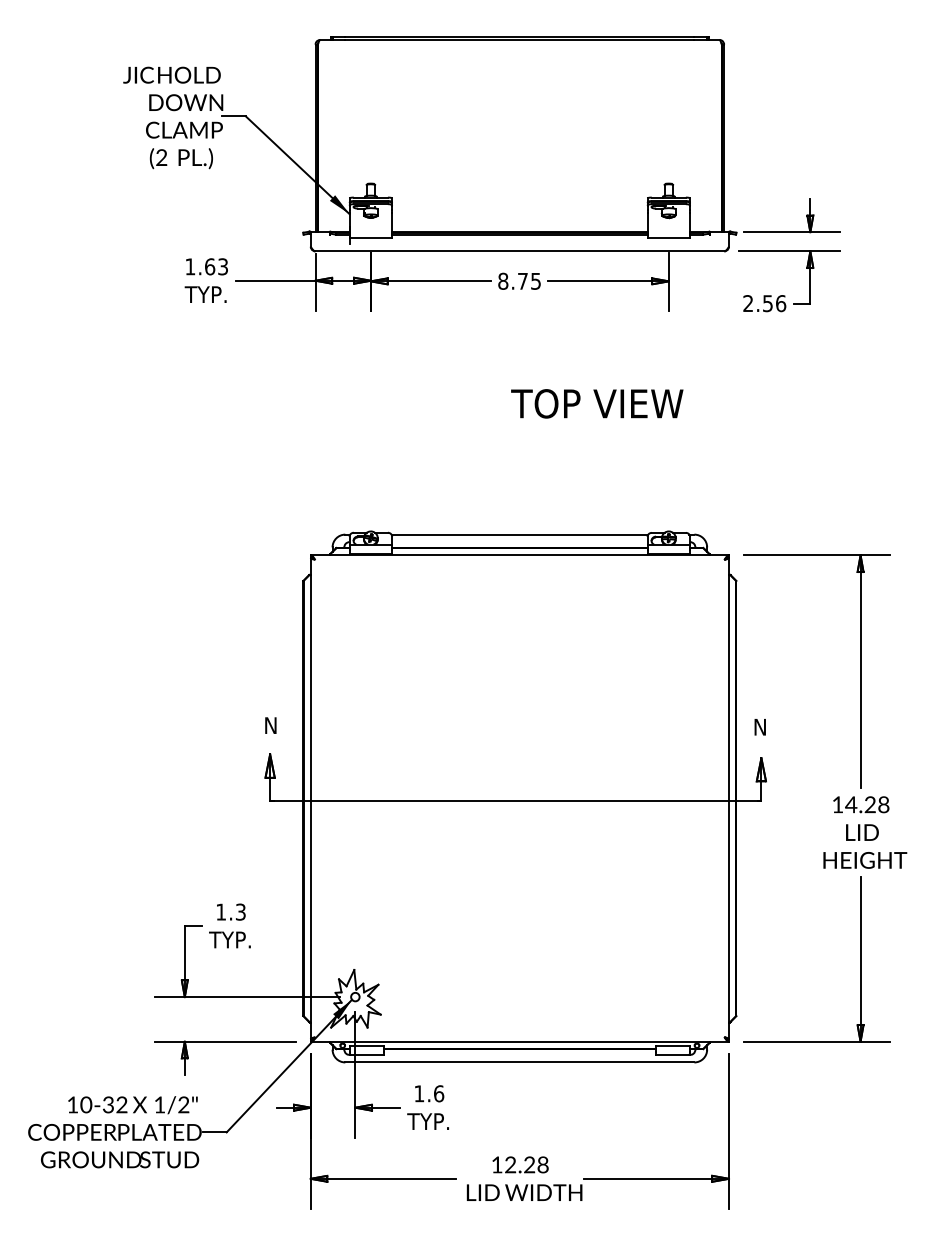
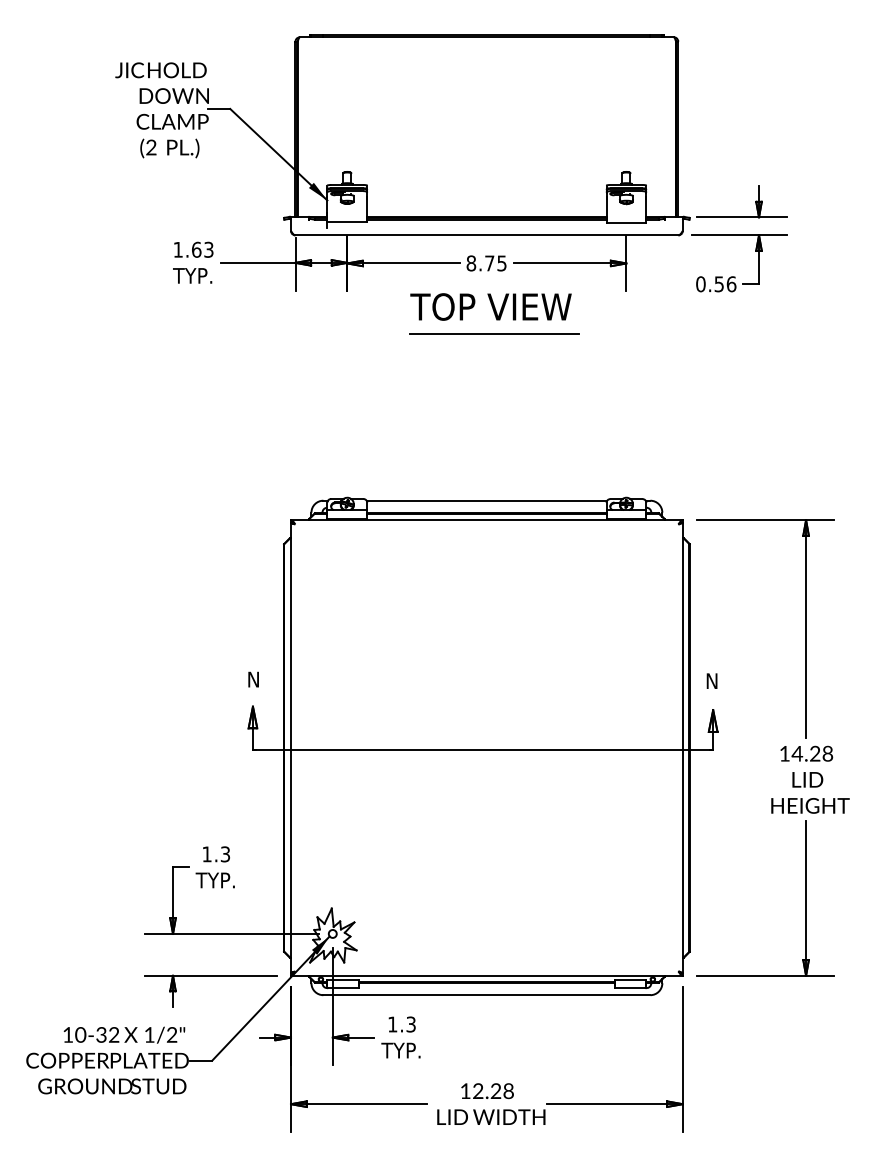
text: (748, 303) -> (701, 284), 2.56 -> 0.56
line: (528, 356) -> (494, 333), added
text: (597, 403) -> (491, 306), moved
text: (439, 1093) -> (411, 1024), 1.6 -> 1.3

